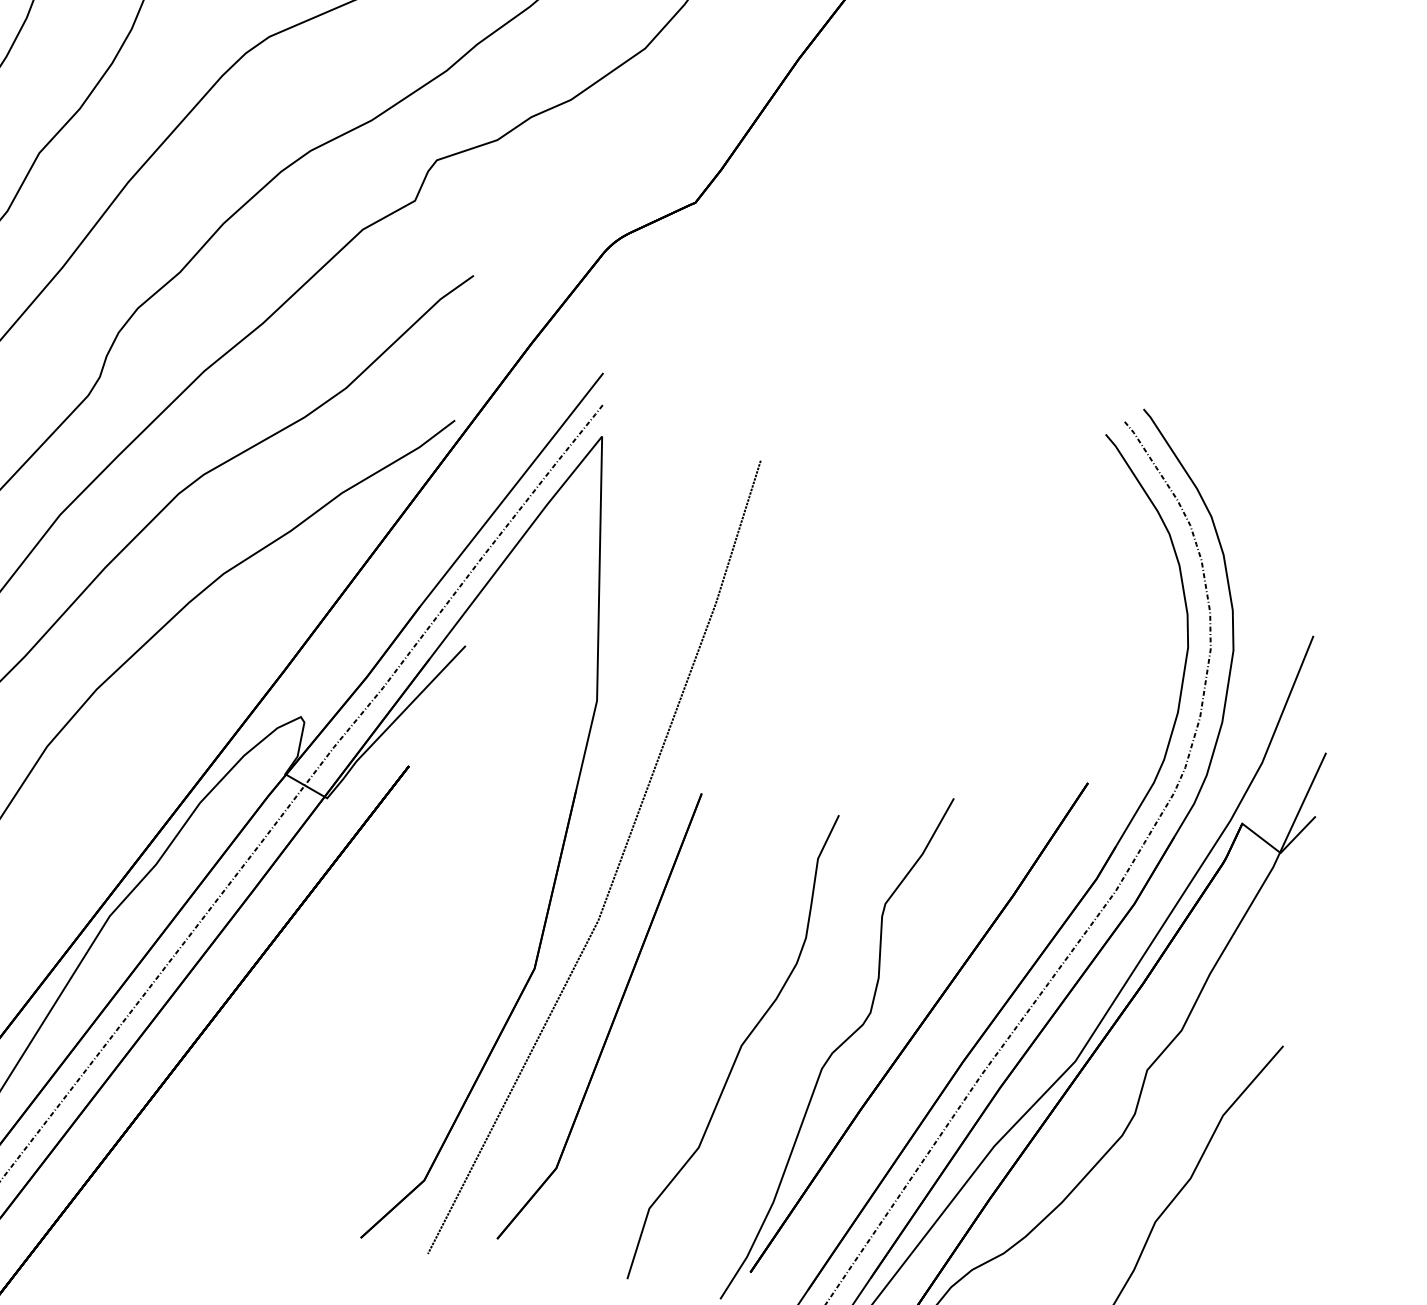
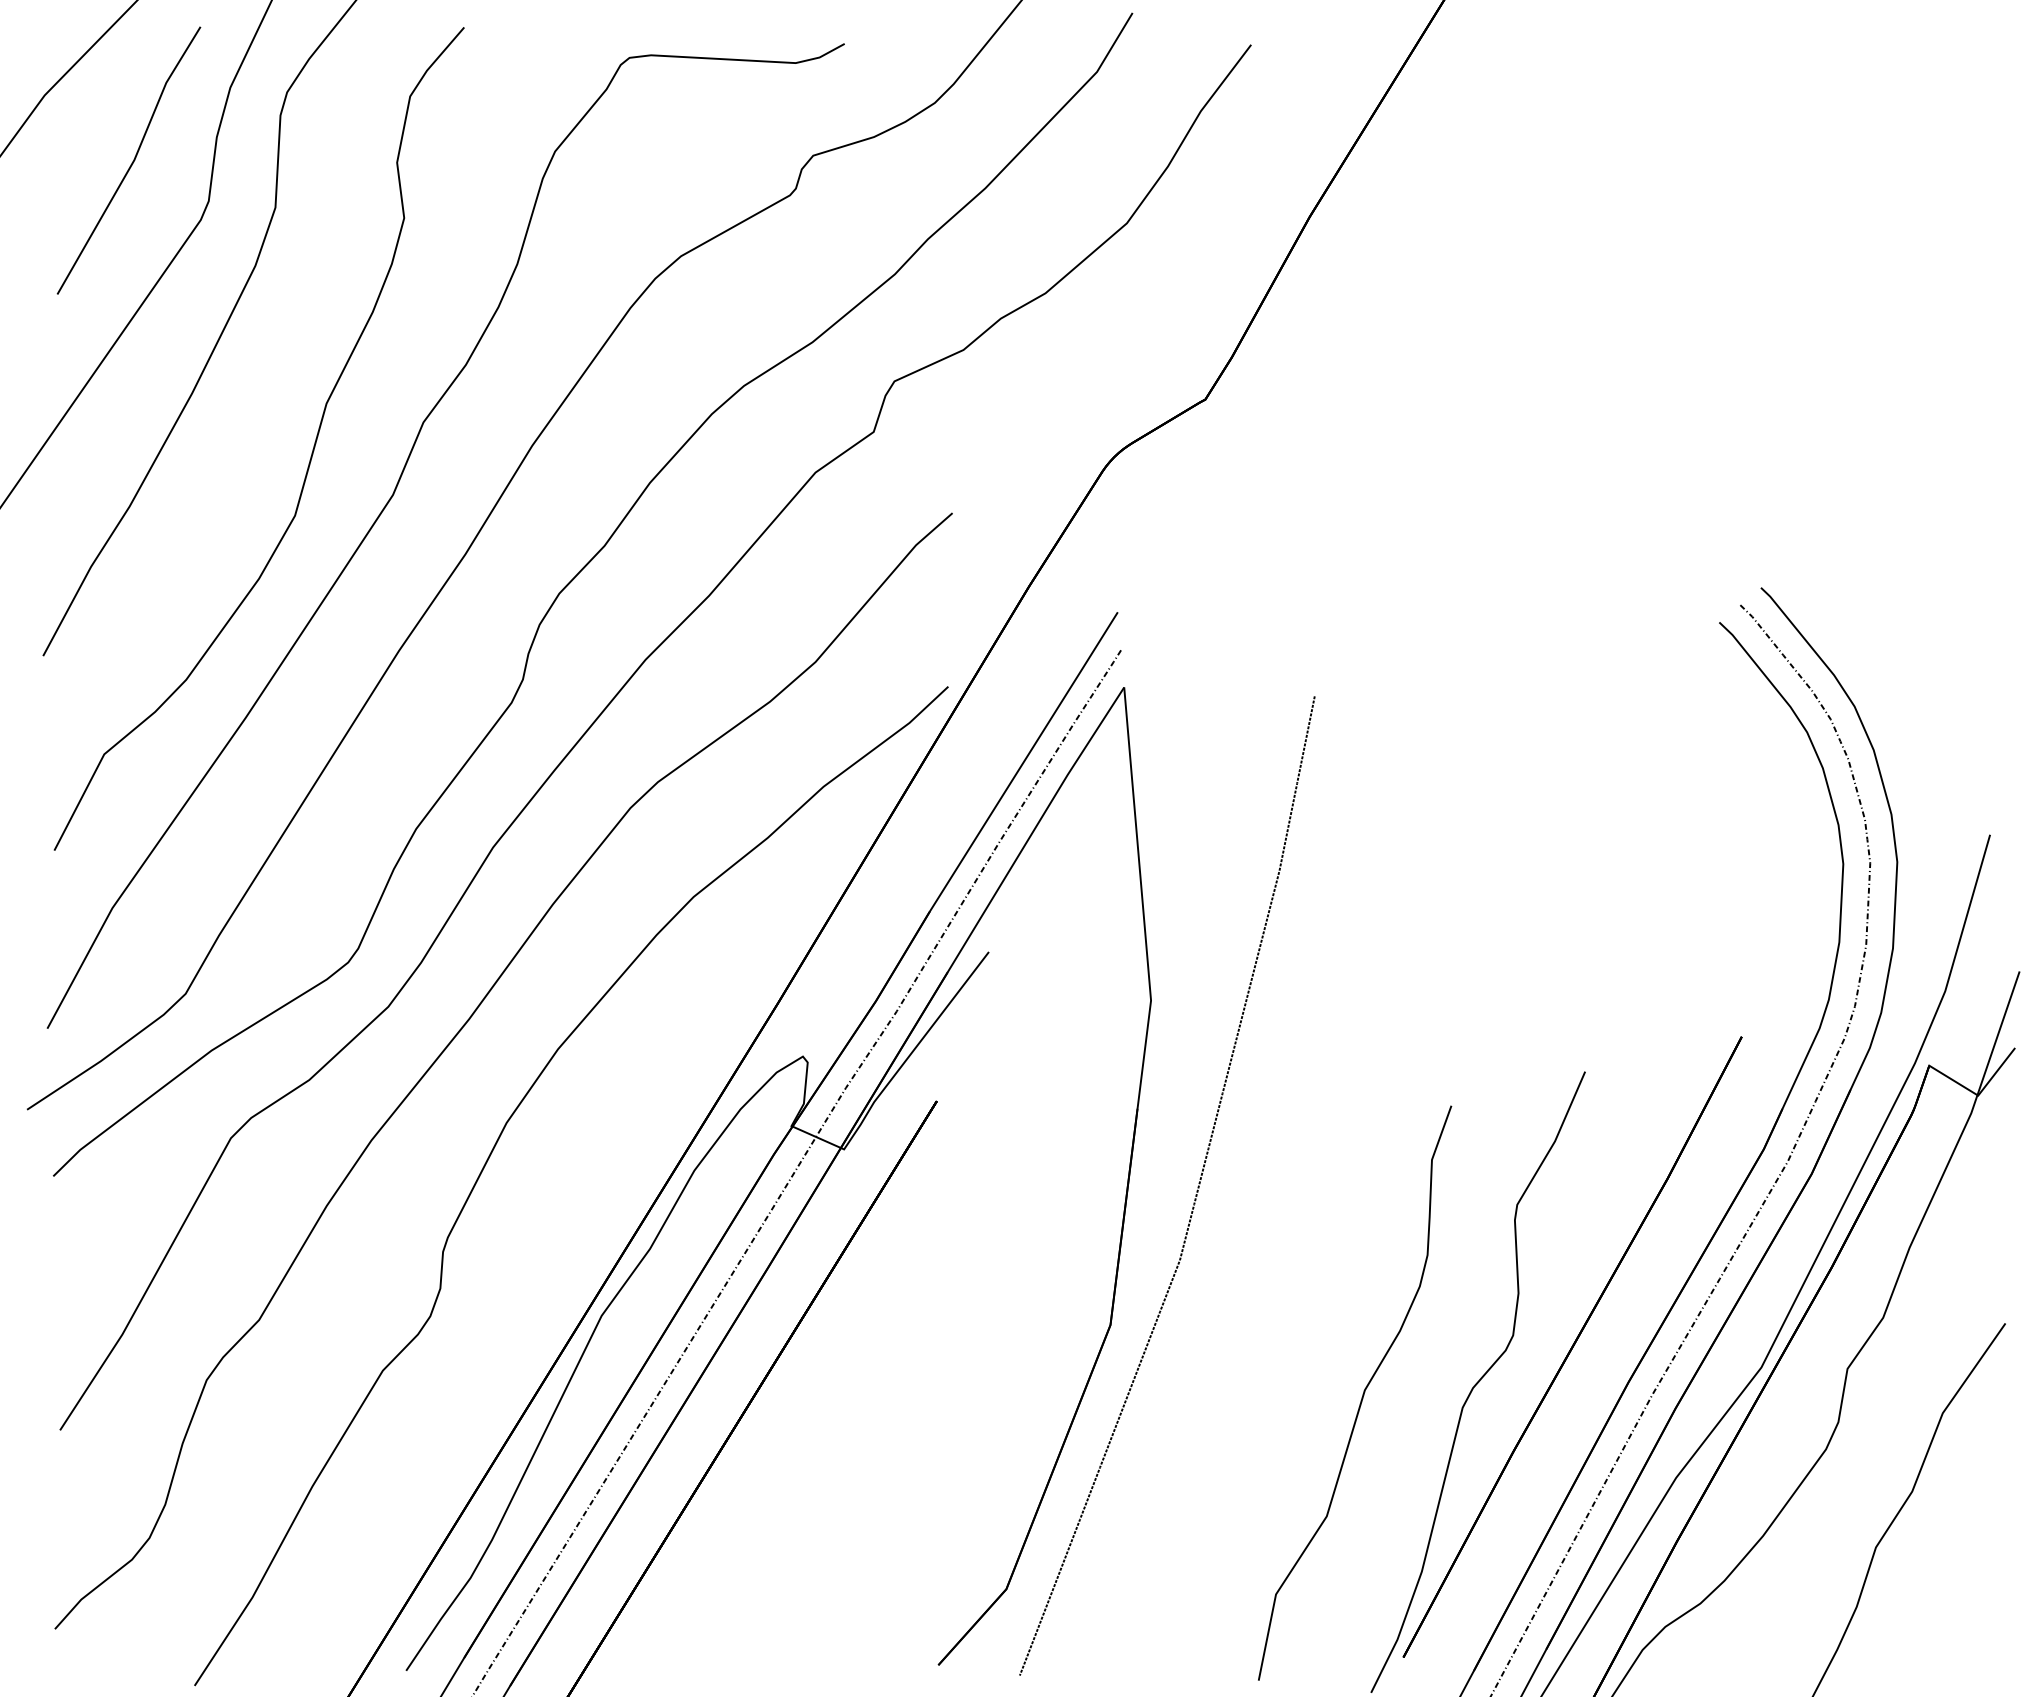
part: (611, 1021) -> (1208, 1378), removed

